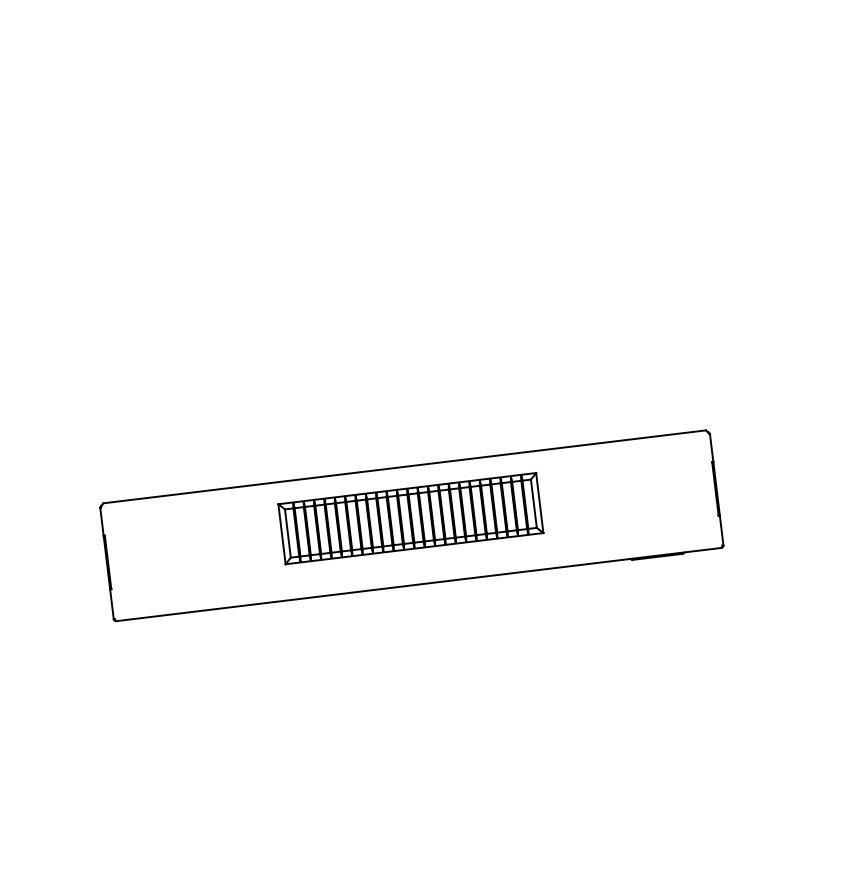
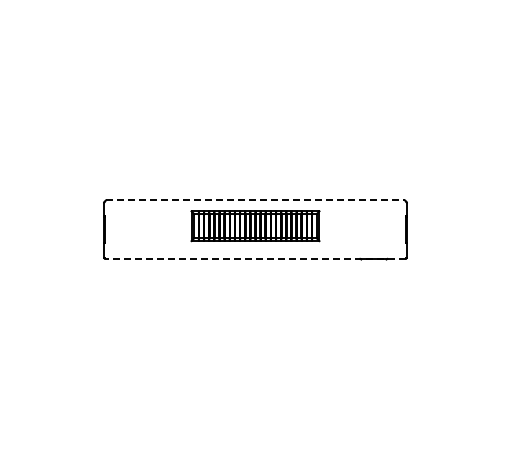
line: (404, 466) -> (255, 200), solid -> dashed
line: (418, 583) -> (255, 258), solid -> dashed

